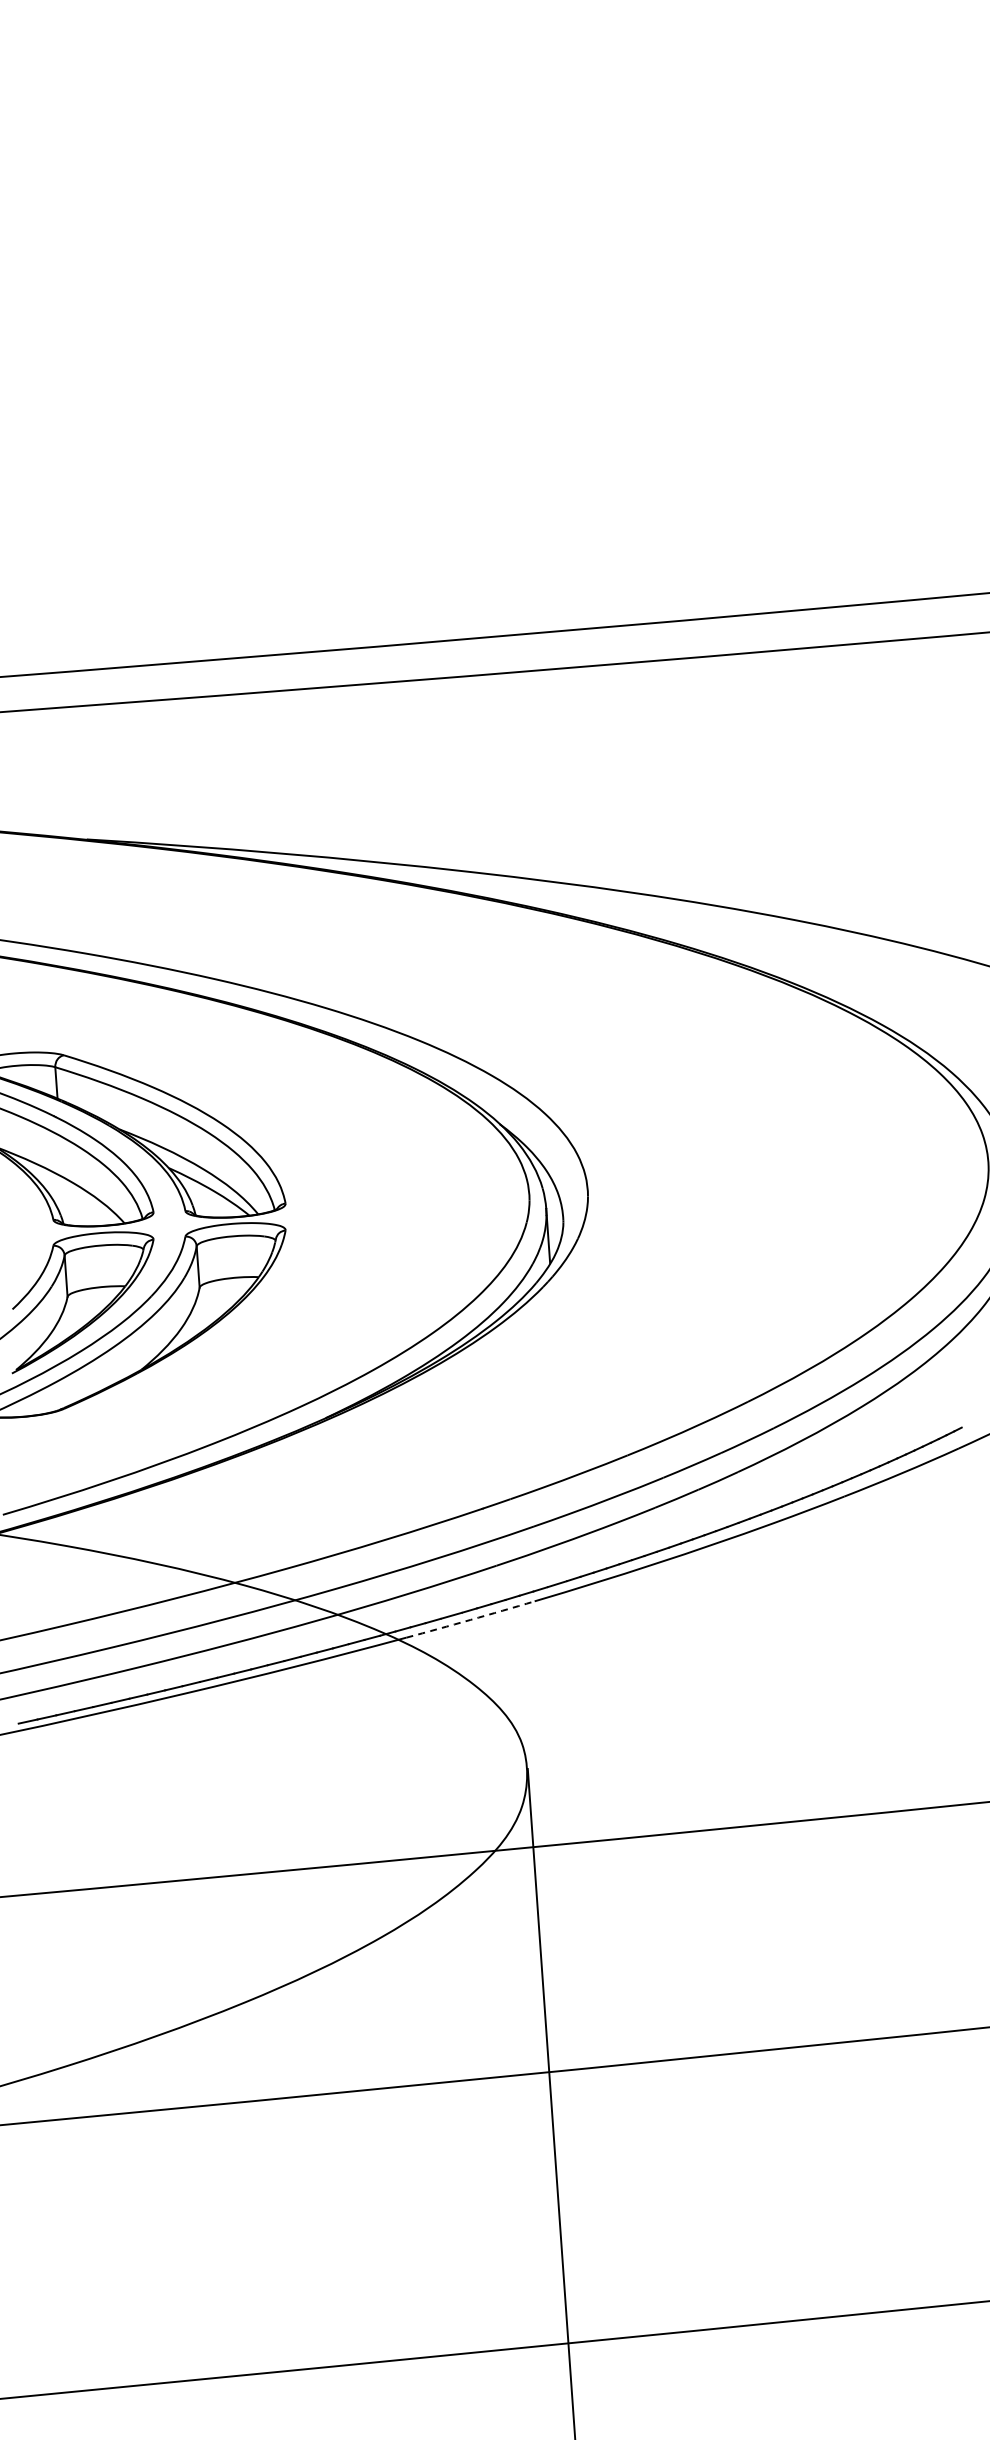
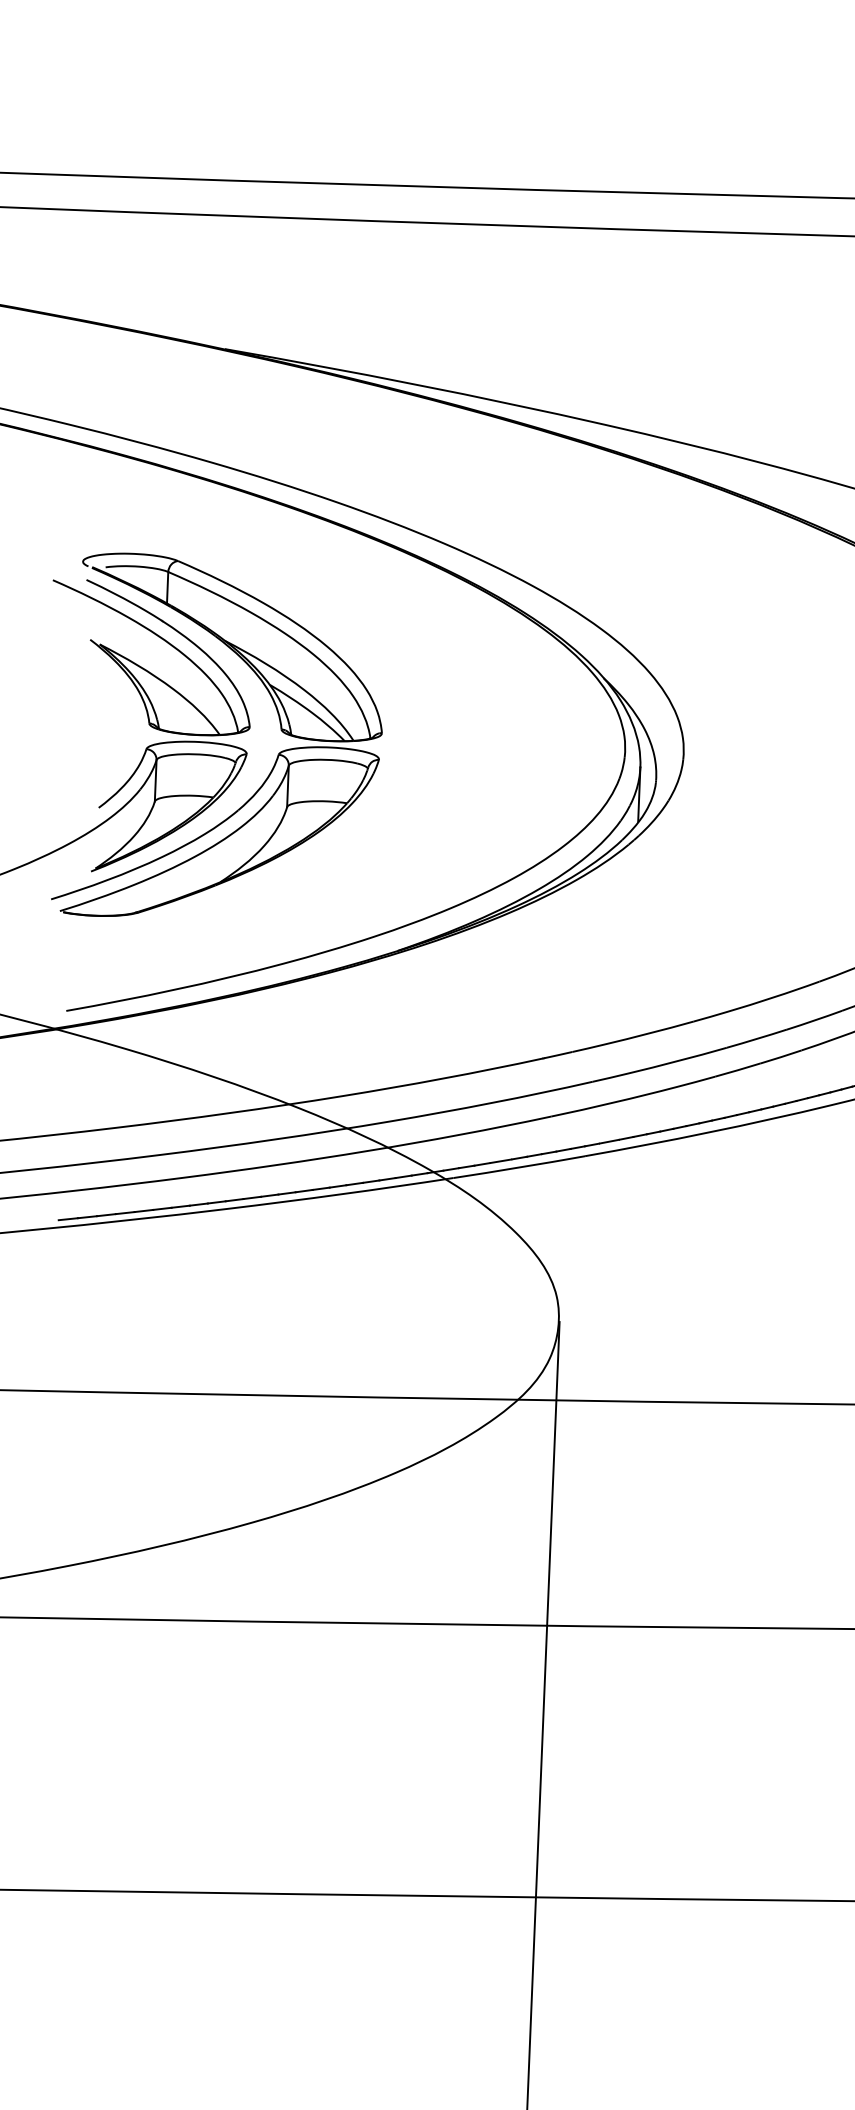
arc: (470, 1619) -> (519, 1167), dashed -> solid

